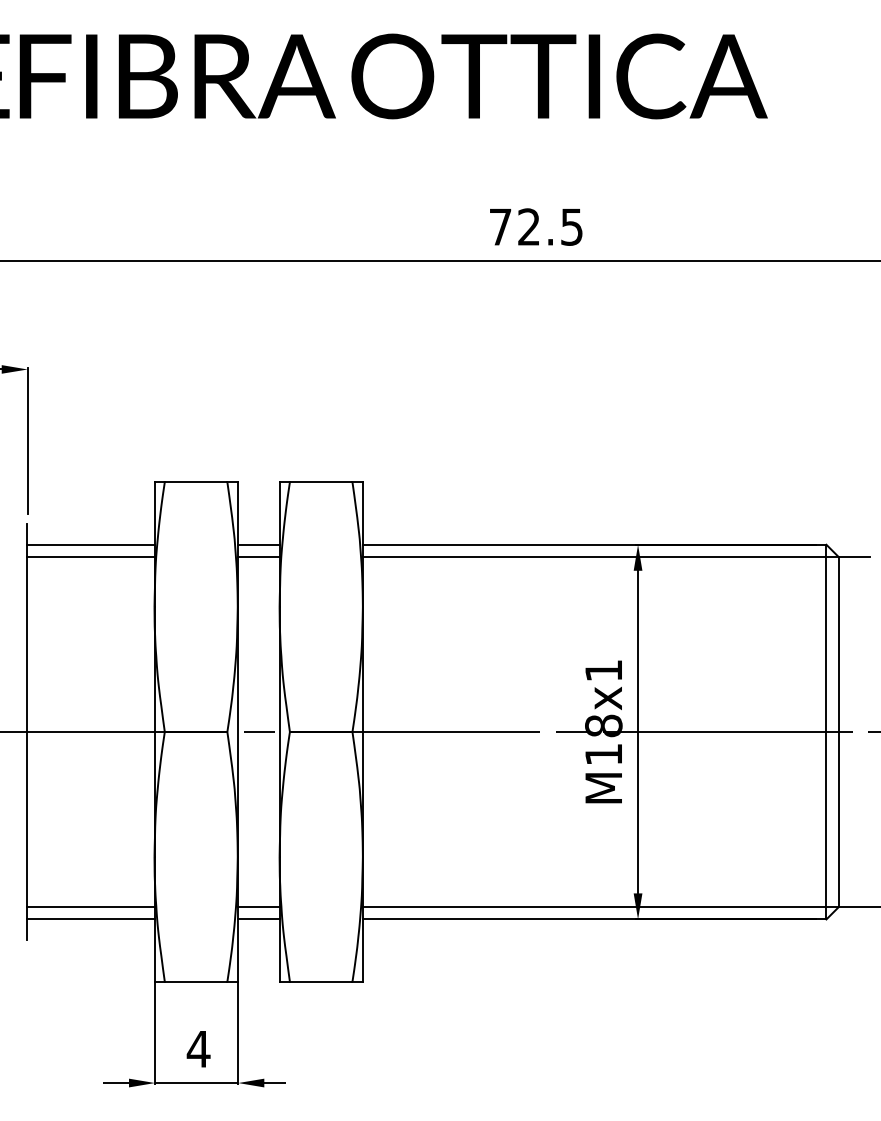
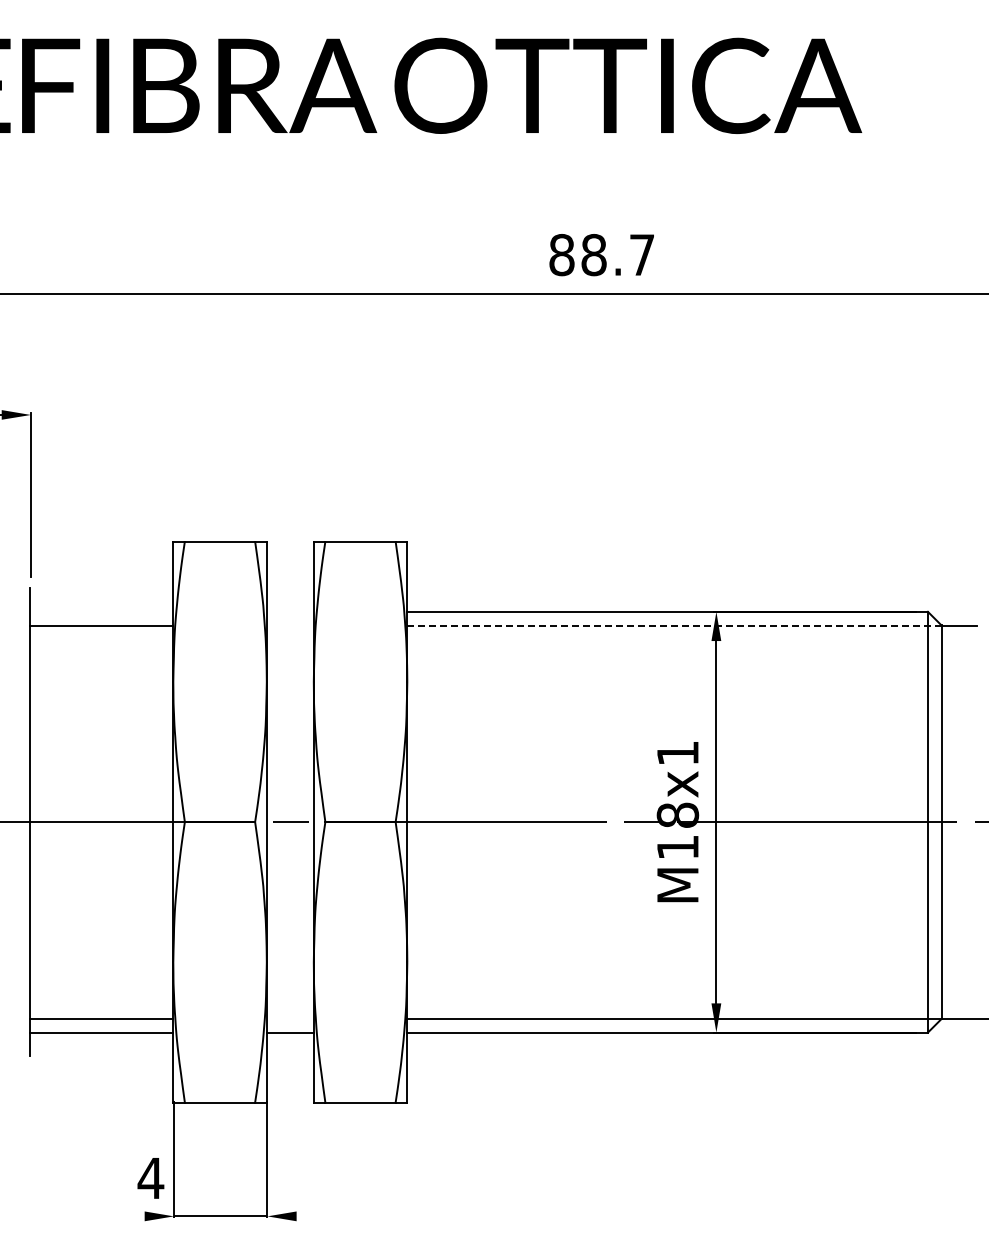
text: (535, 227) -> (601, 255), 72.5 -> 88.7
line: (90, 544) -> (101, 611), removed
line: (257, 544) -> (289, 611), removed
line: (257, 556) -> (289, 625), removed
line: (599, 556) -> (673, 625), solid -> dashed
line: (257, 906) -> (289, 1018), removed
text: (198, 1049) -> (150, 1178), moved
line: (115, 1083) -> (129, 1216), removed
line: (274, 1083) -> (308, 1216), removed

